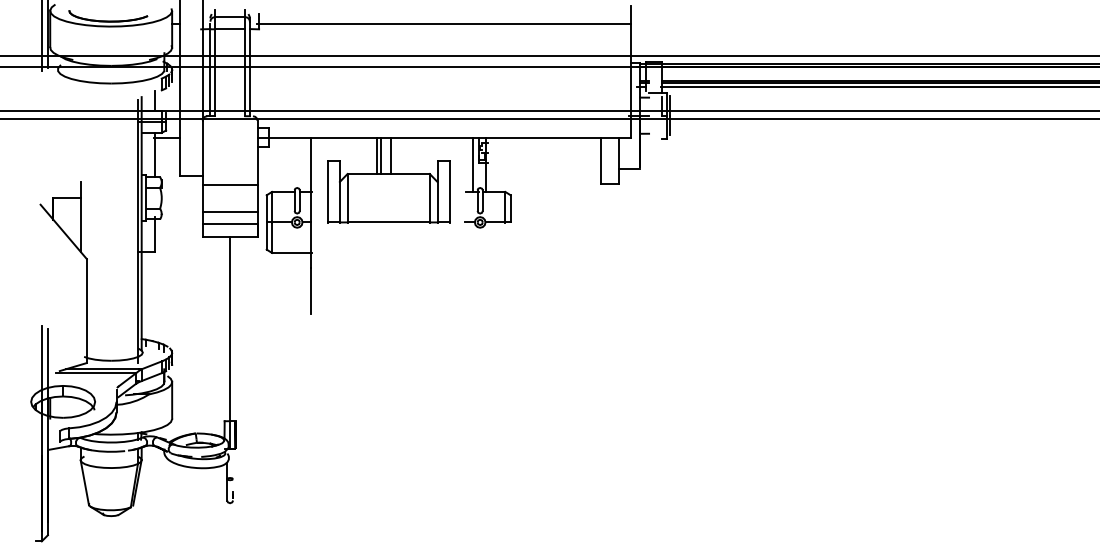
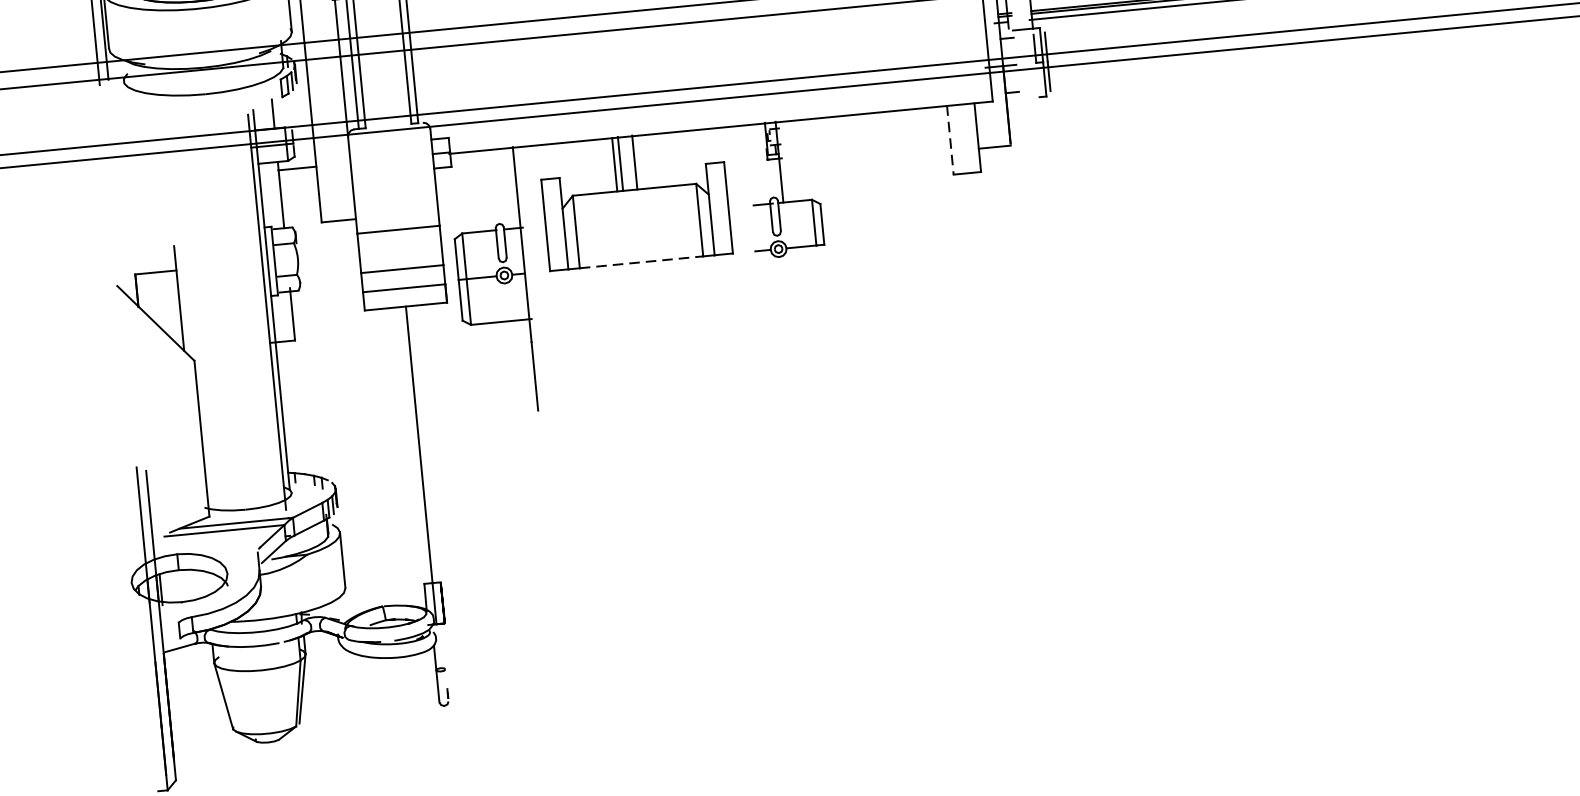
line: (600, 161) -> (950, 140), solid -> dashed
line: (473, 164) -> (760, 163), removed
line: (389, 222) -> (642, 262), solid -> dashed

